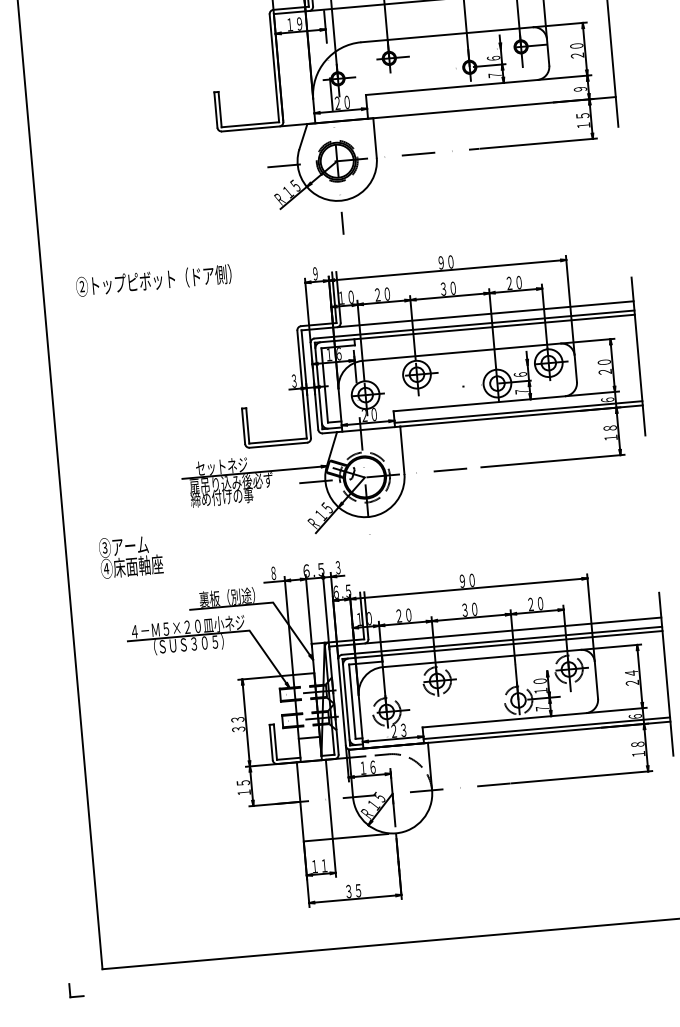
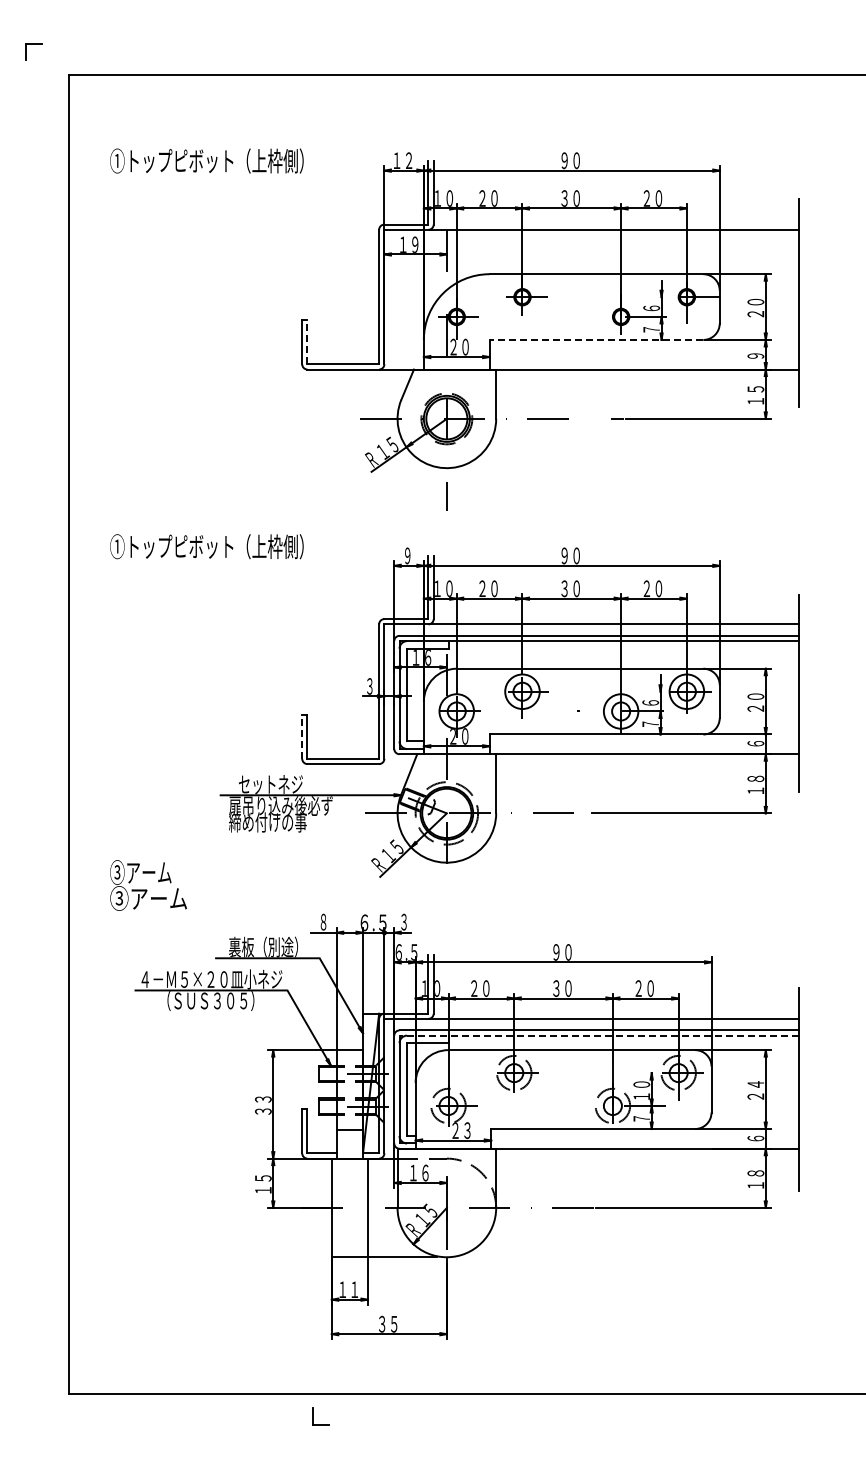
line: (451, 87) -> (596, 339), solid -> dashed
line: (220, 109) -> (307, 341), solid -> dashed
text: (147, 280) -> (198, 546), ②トップピボット（ドア側） -> ①トップピボット（上枠側）
line: (517, 411) -> (643, 748), removed
line: (243, 426) -> (302, 736), solid -> dashed
text: (131, 566) -> (148, 898), ④床面軸座 -> ③アーム
line: (502, 644) -> (599, 1035), solid -> dashed
line: (546, 728) -> (644, 1143), removed
part: (70, 990) -> (313, 1416), moved

